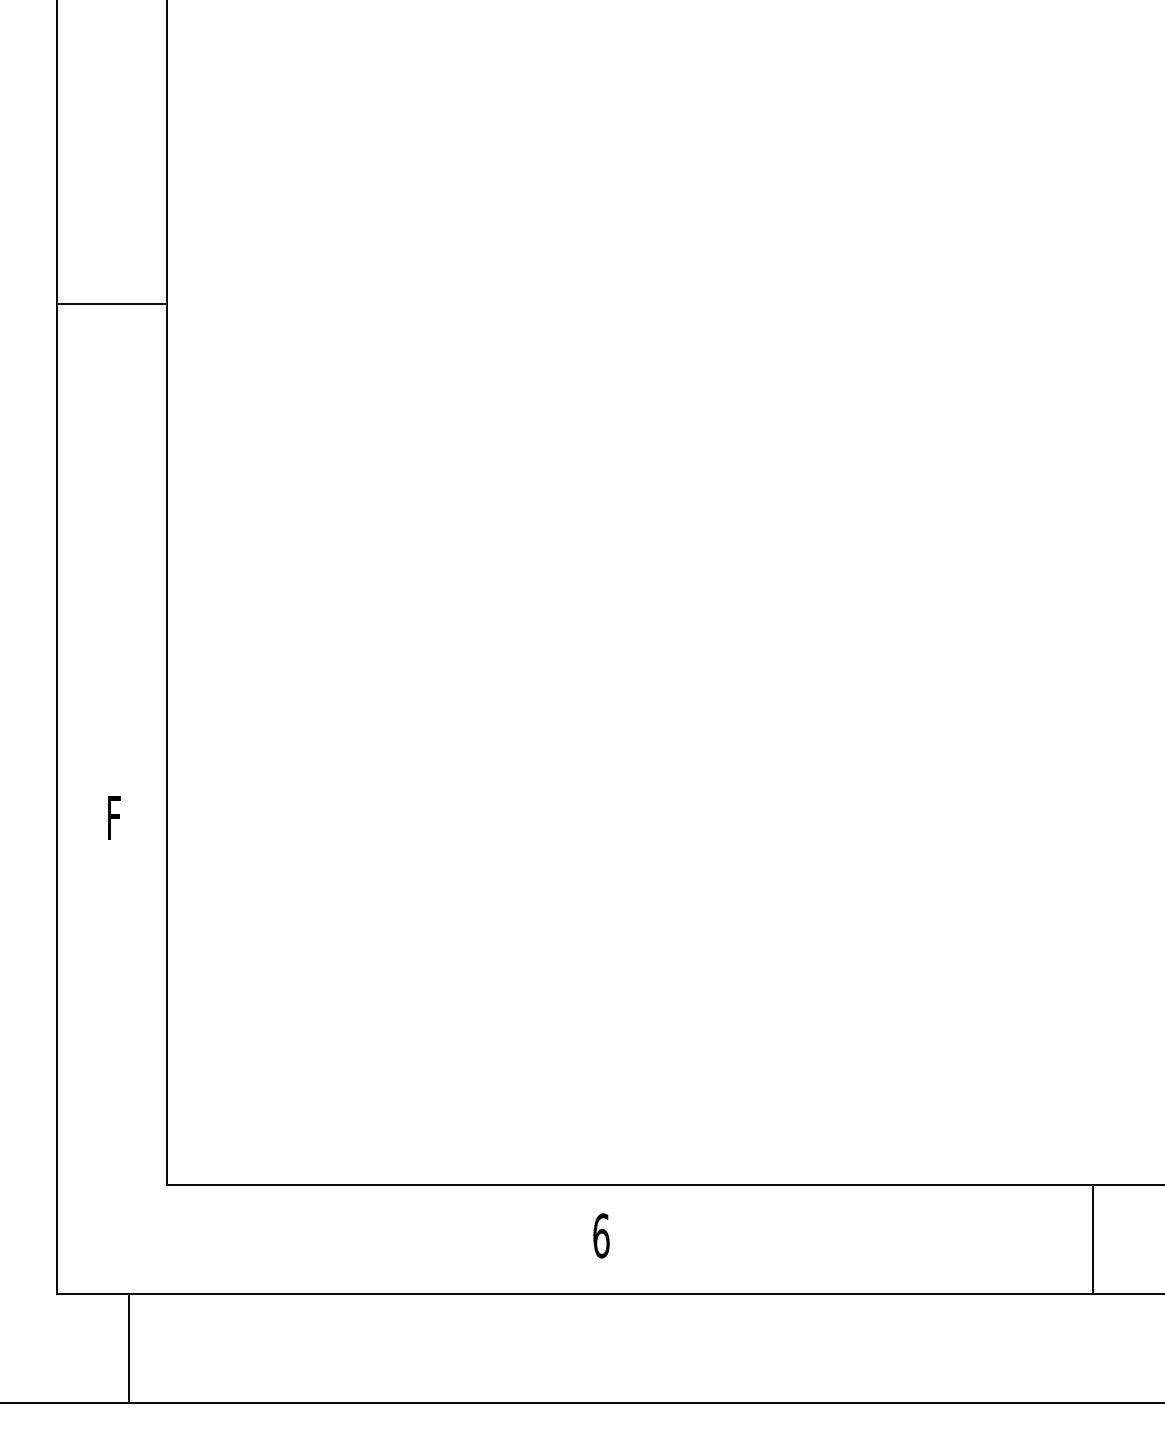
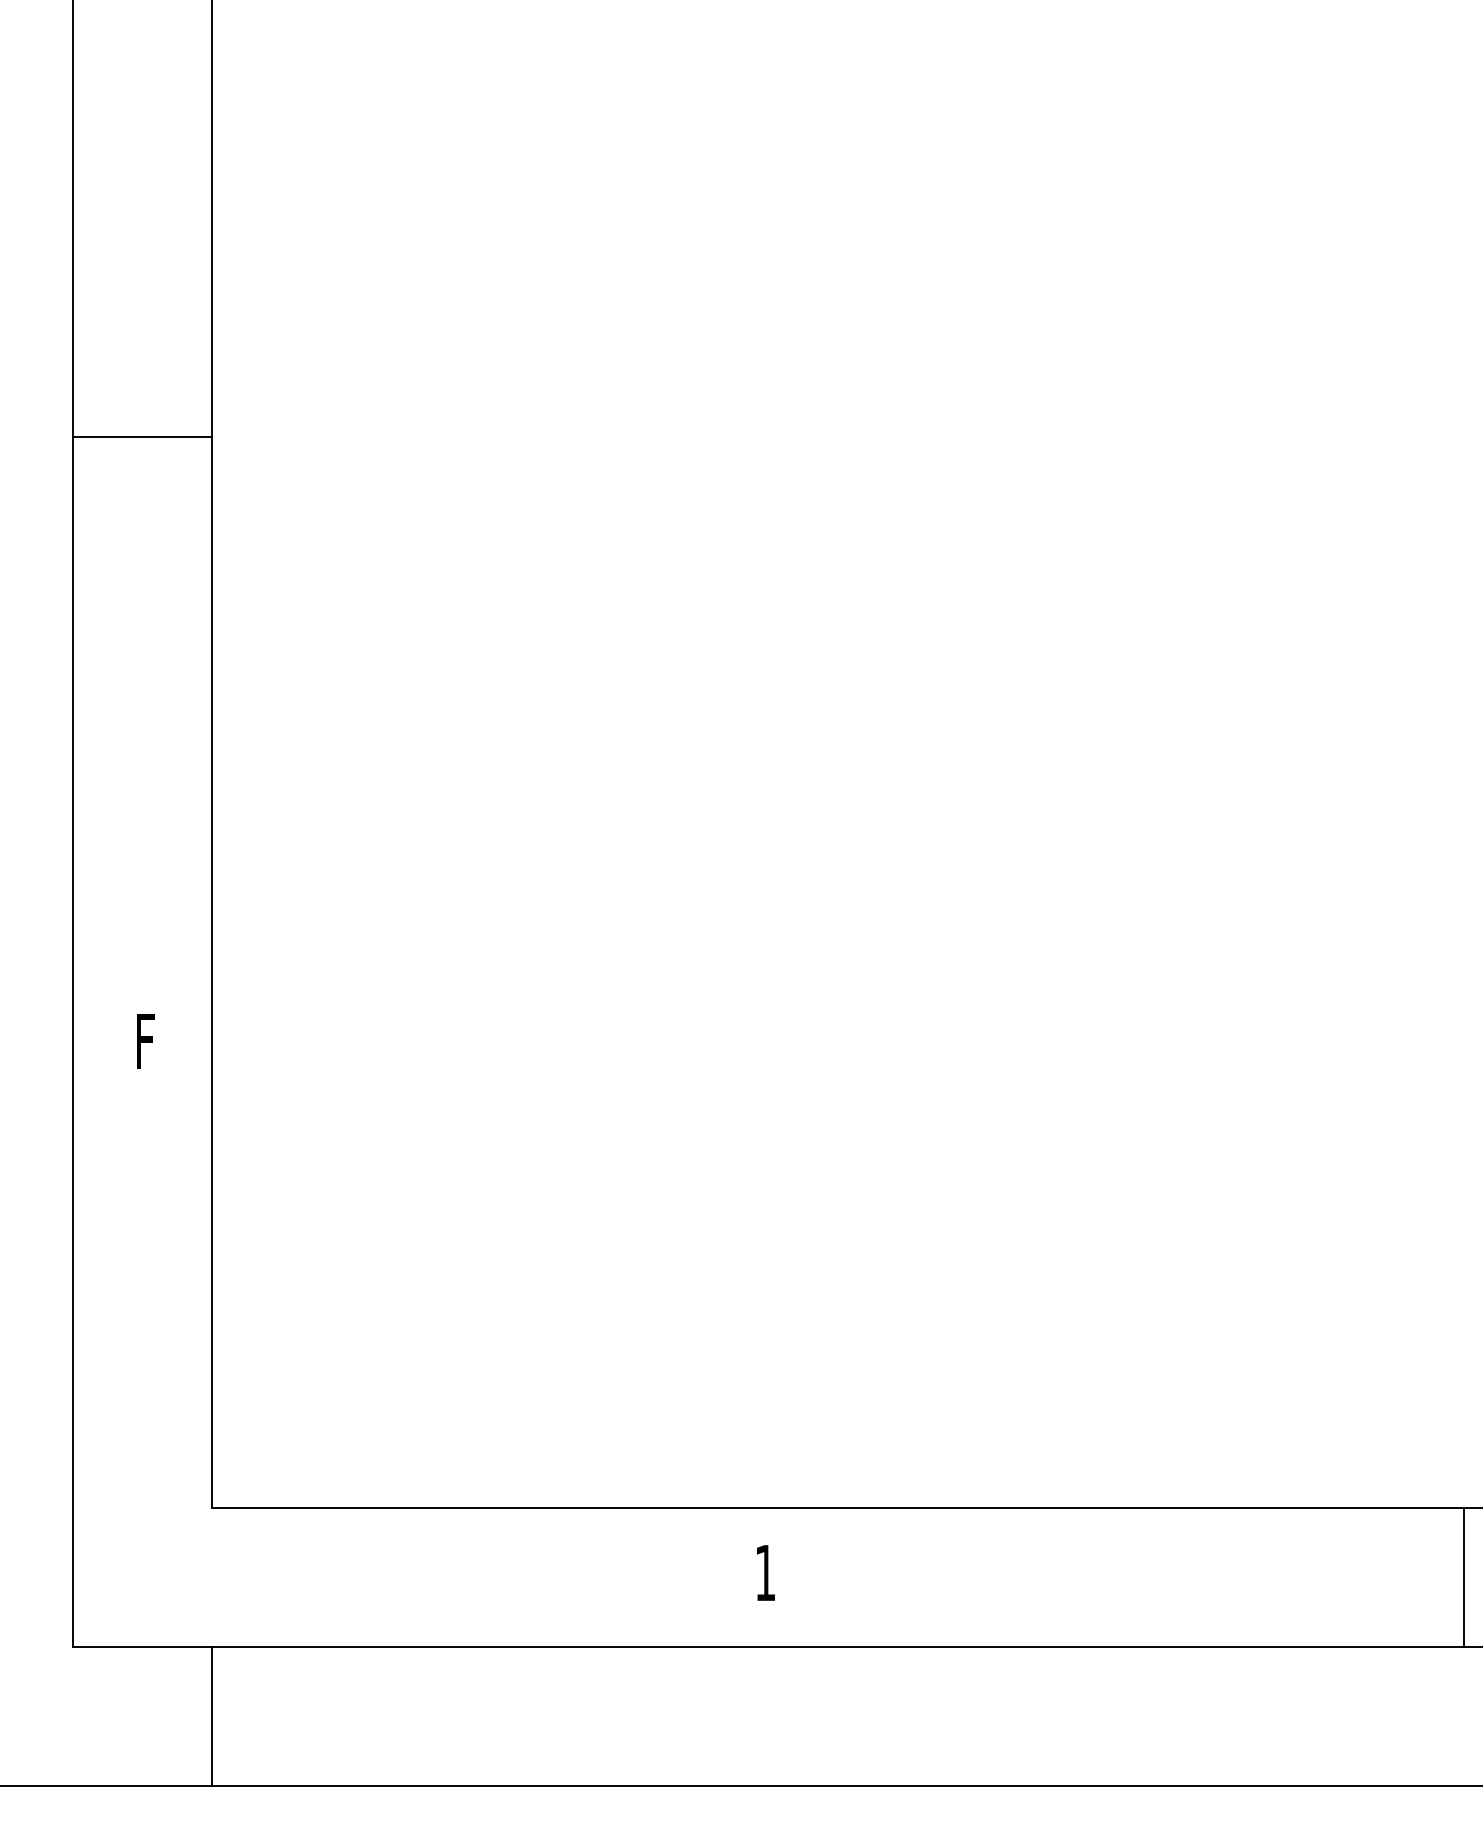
line: (111, 303) -> (142, 437), moved
text: (601, 1235) -> (765, 1572), 6 -> 1
line: (1092, 1239) -> (1463, 1577), moved
line: (128, 1348) -> (212, 1716), moved

